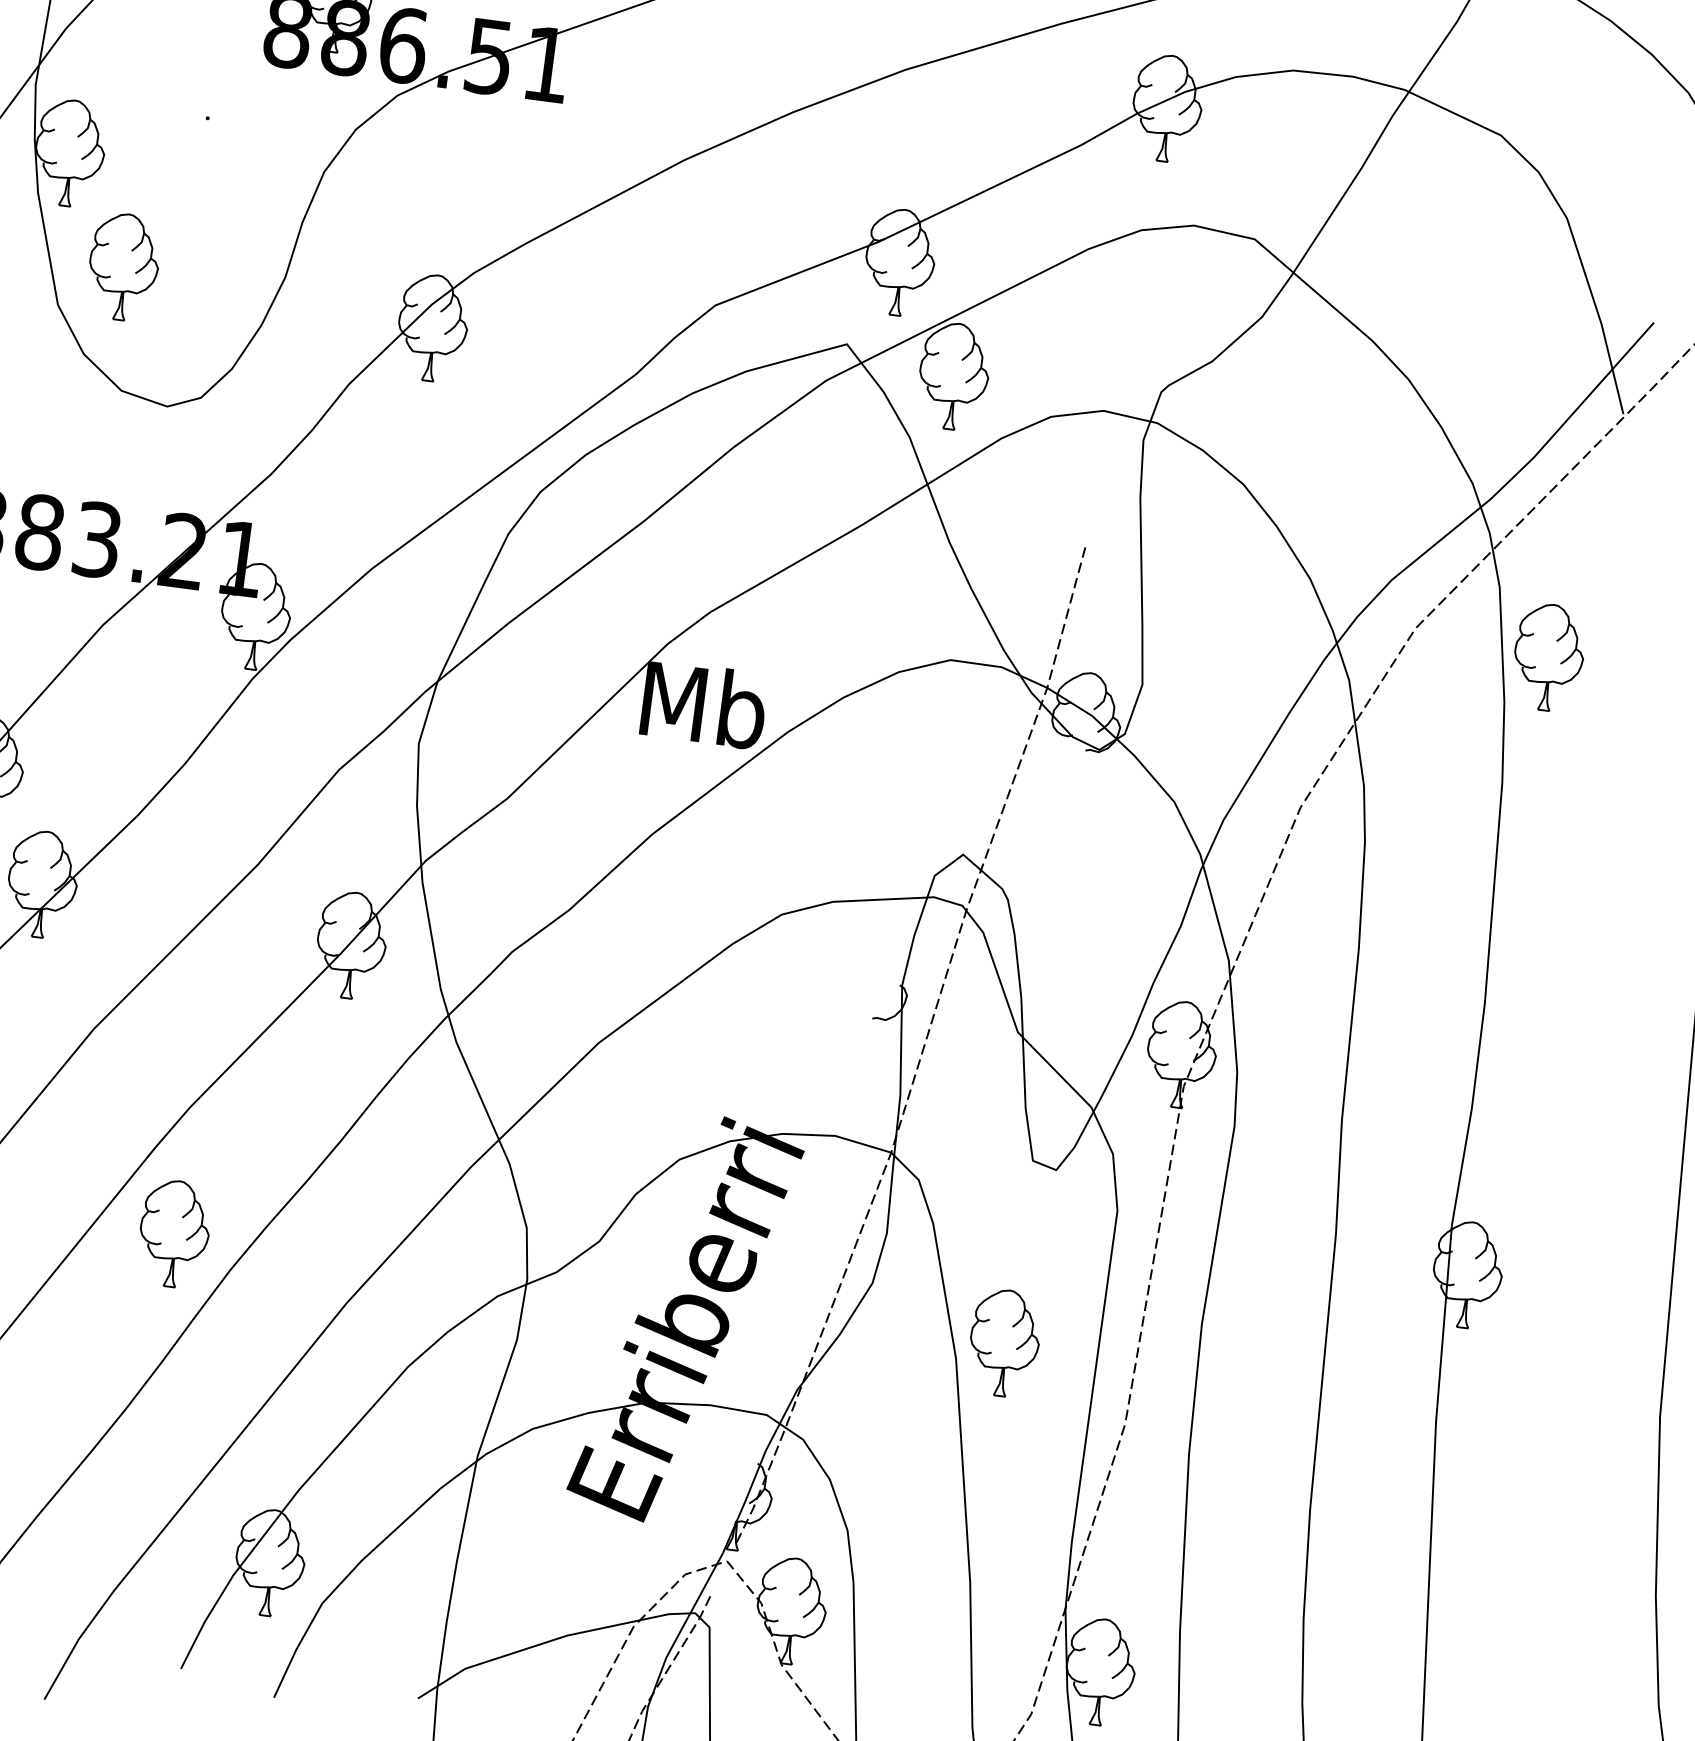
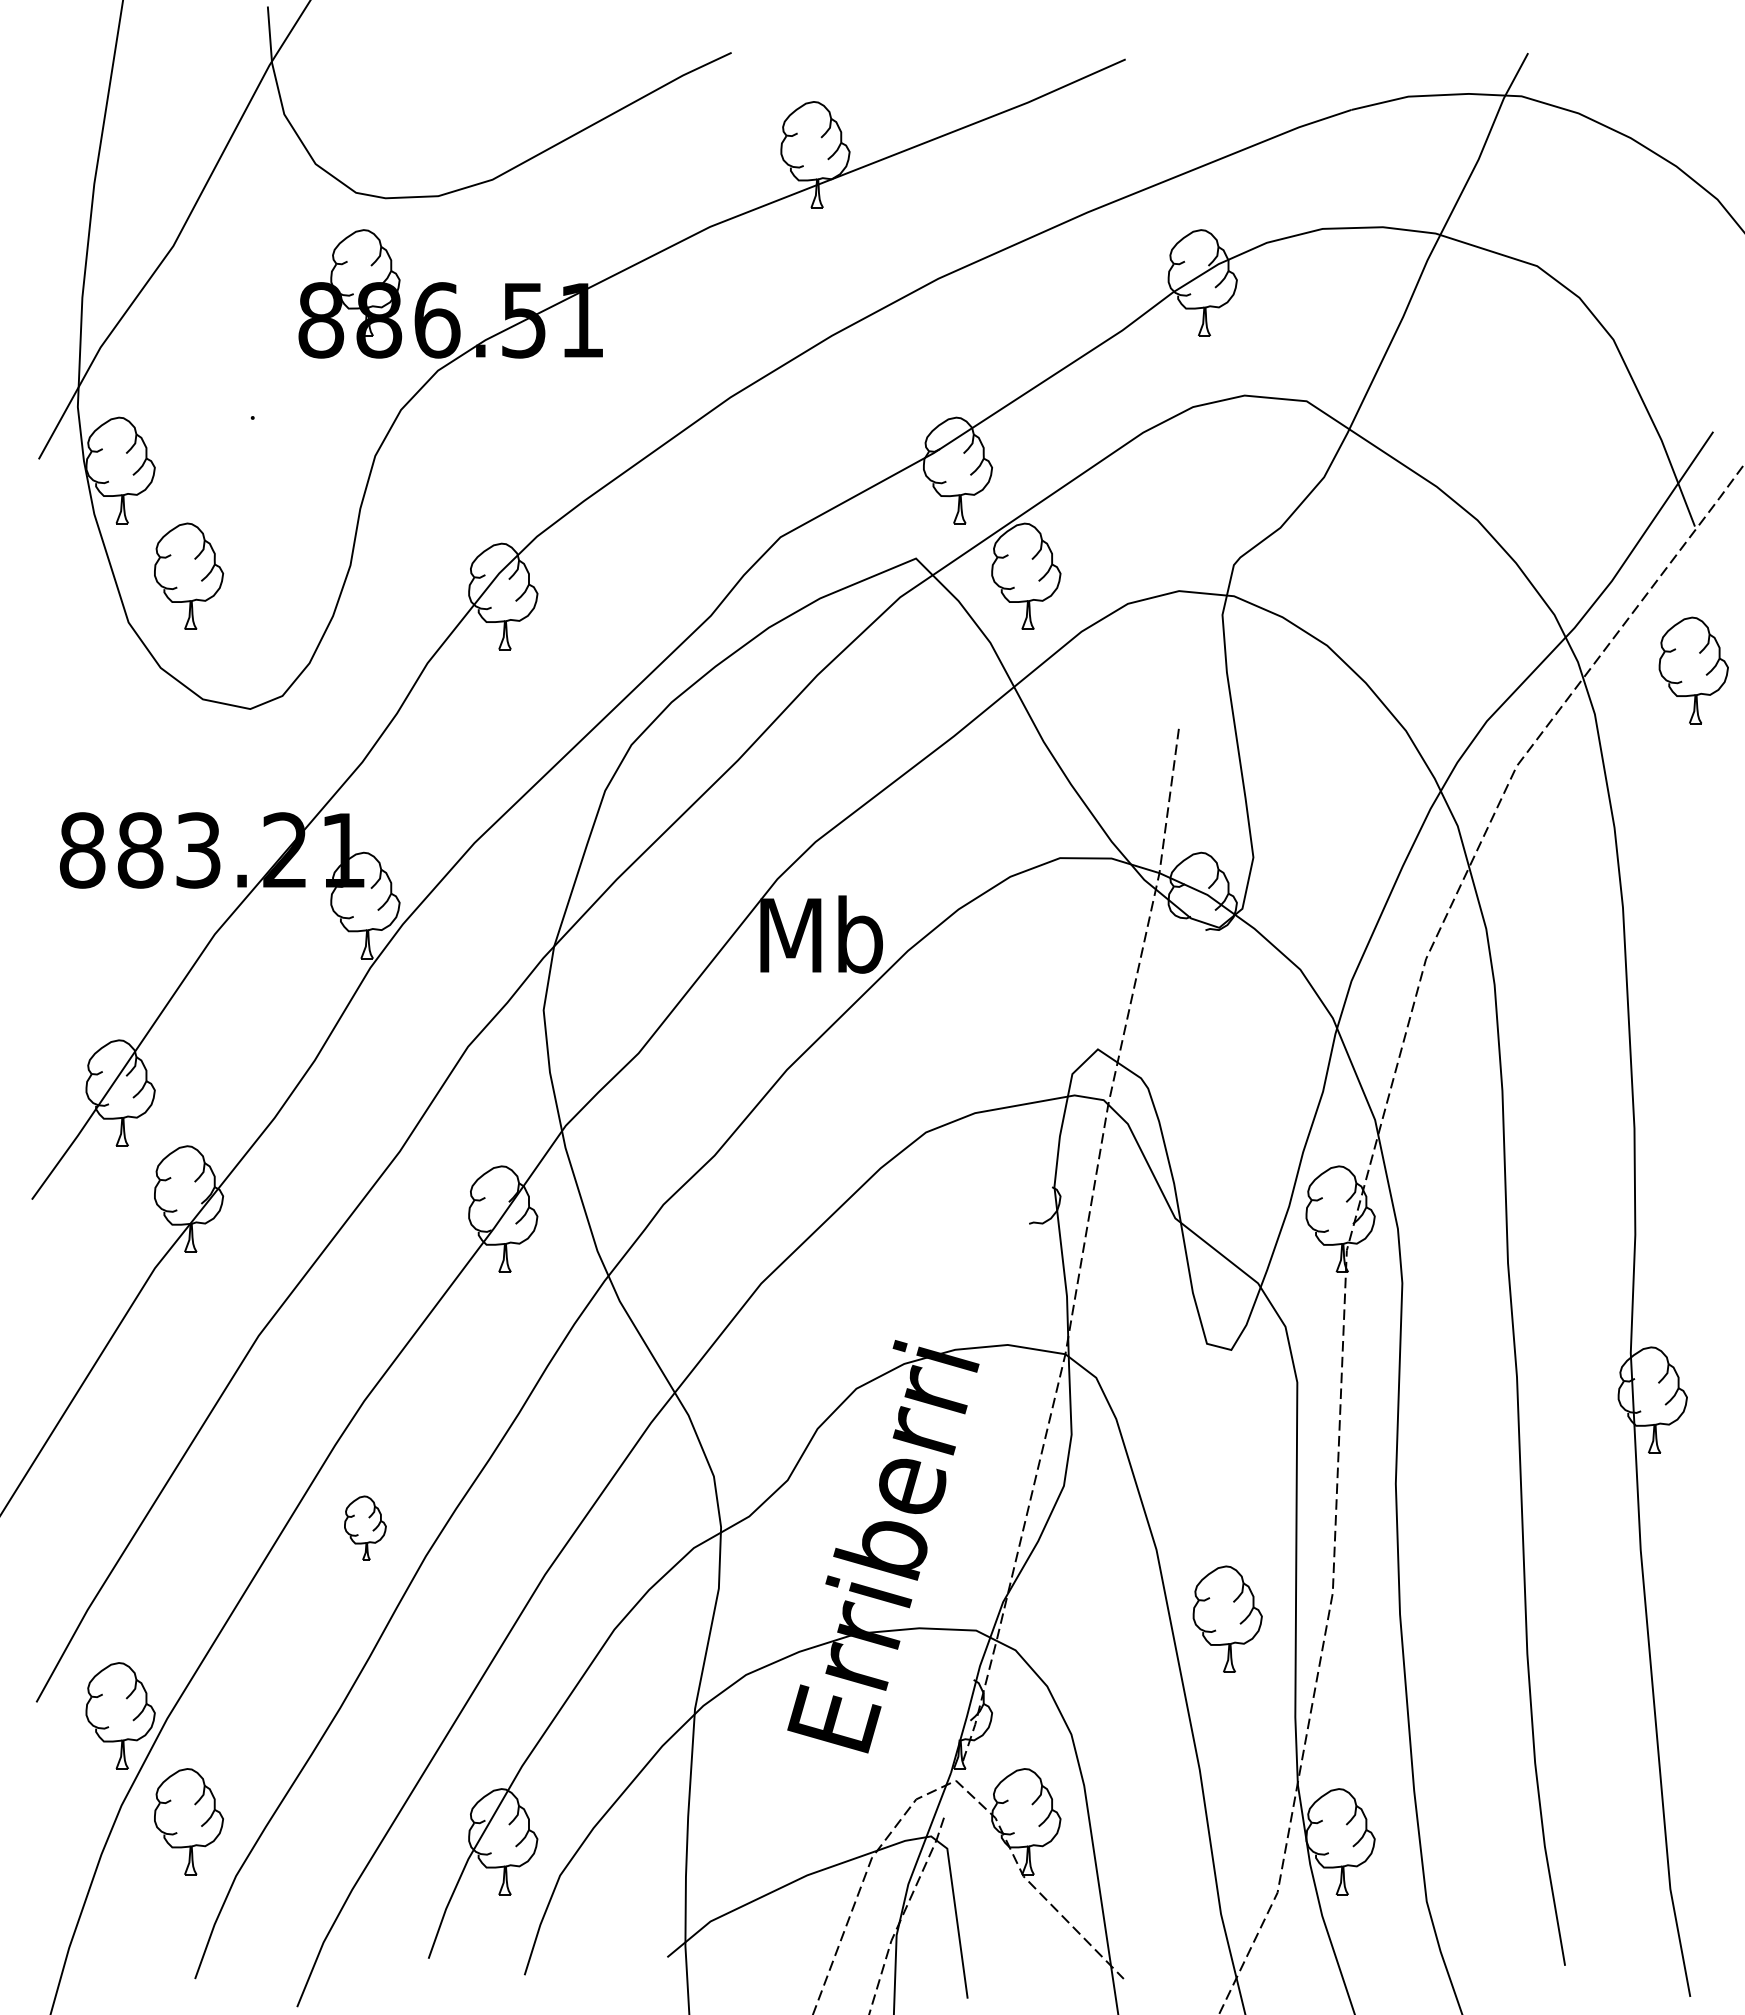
part: (1548, 657) -> (1693, 670), moved
part: (174, 1233) -> (365, 1527), size x0.6
part: (1004, 1342) -> (1227, 1618), moved

